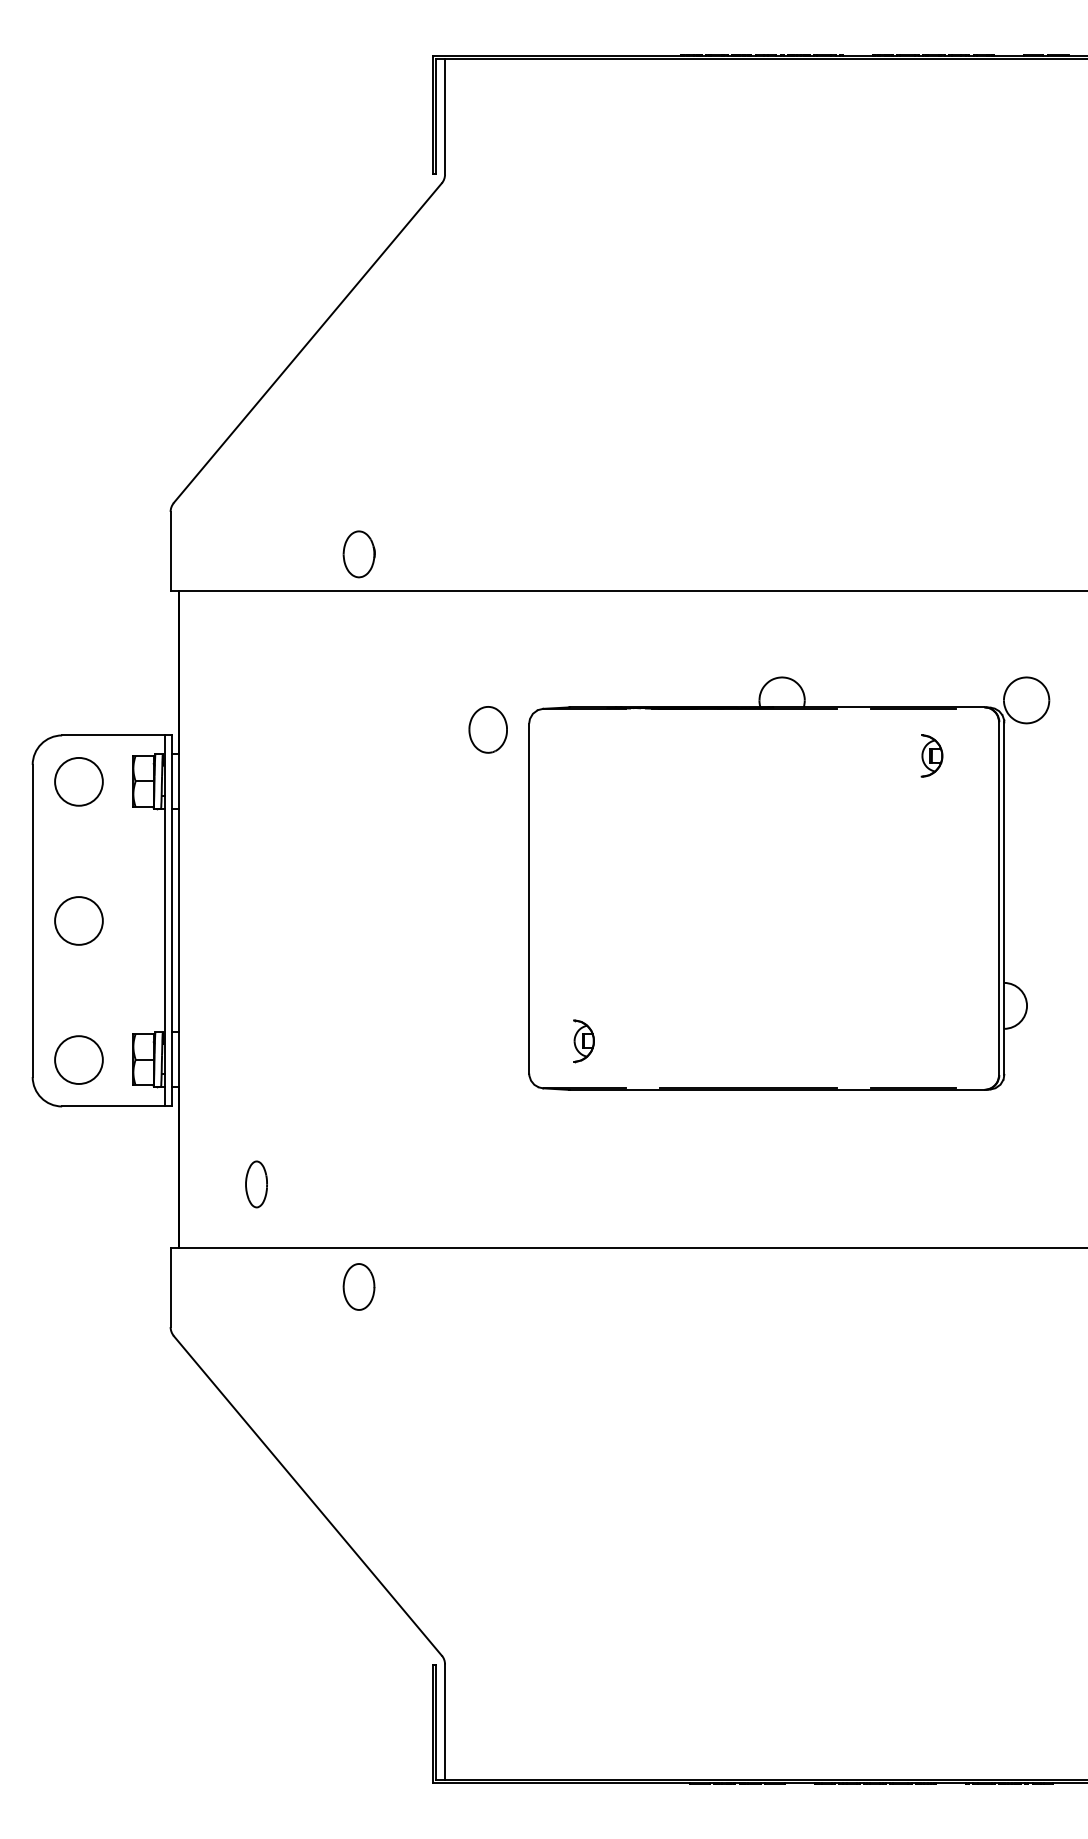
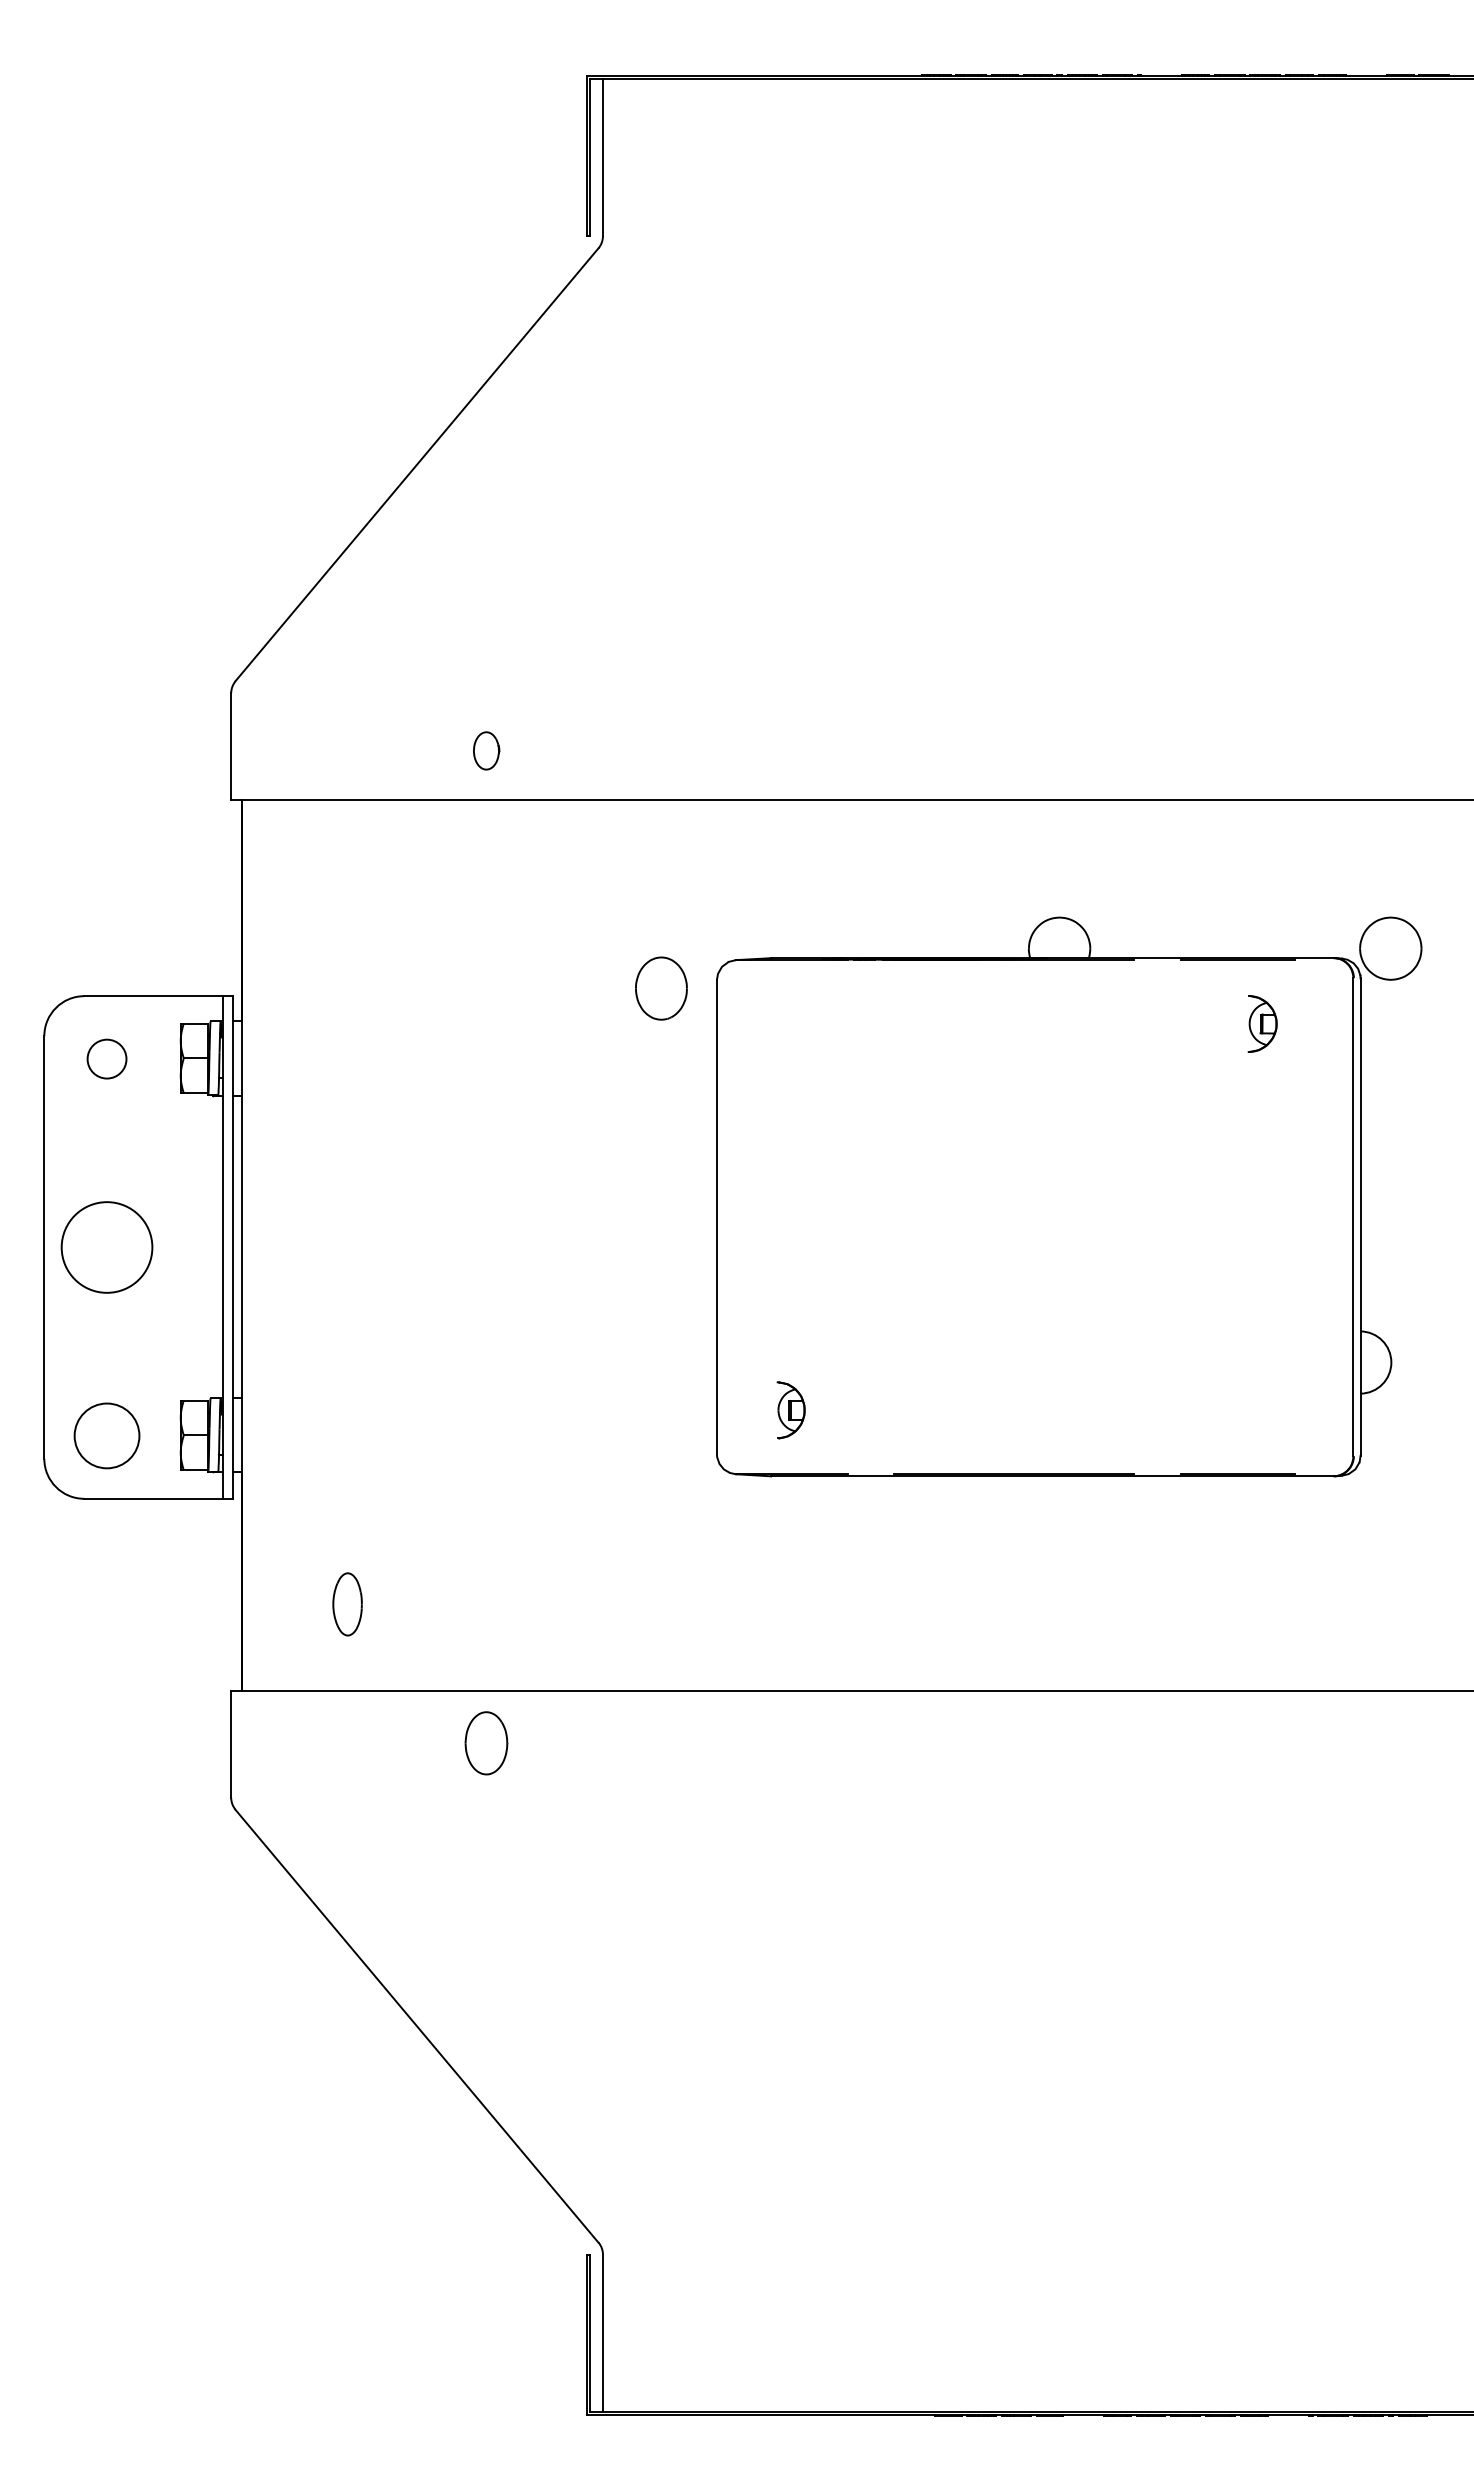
part: (358, 554) -> (485, 751), size x0.6
circle: (78, 781) -> (106, 1058), size x0.6
circle: (78, 920) -> (106, 1246), size x1.4

